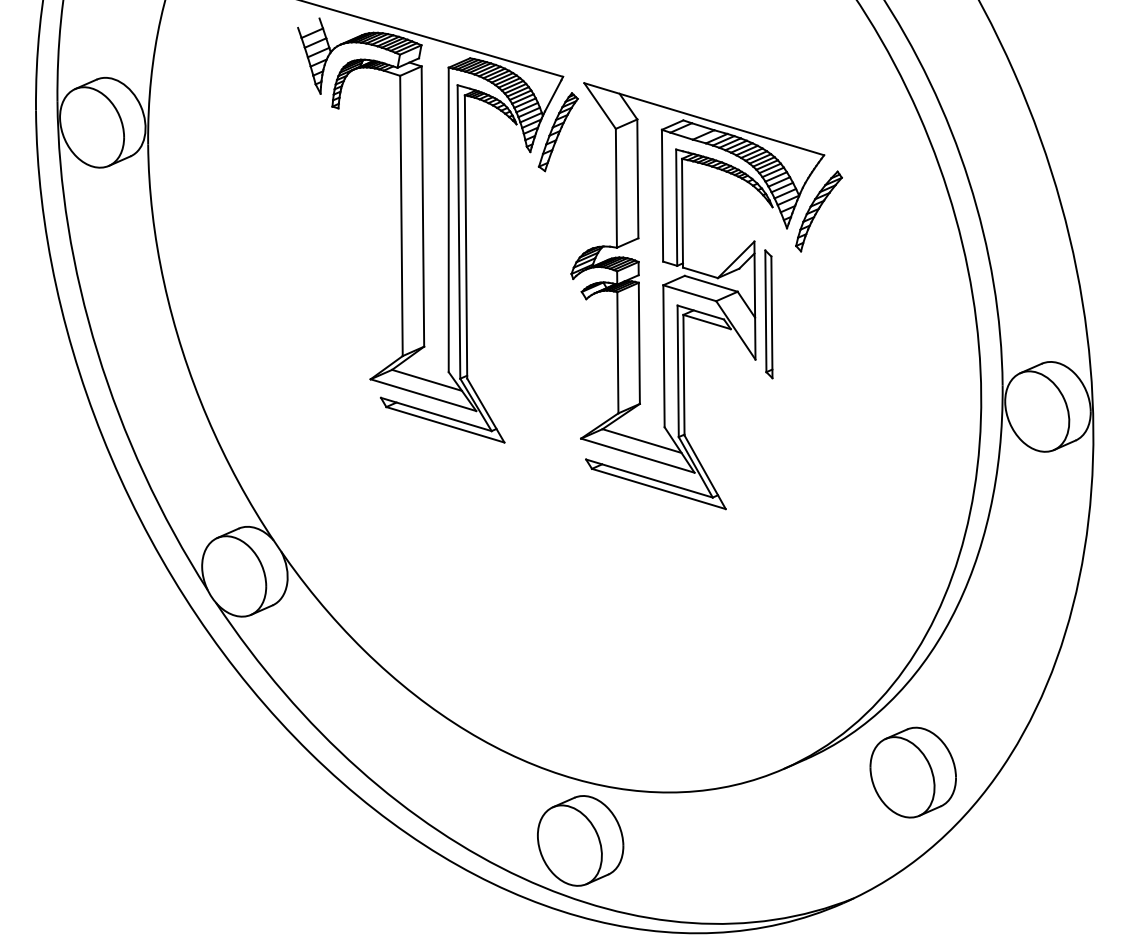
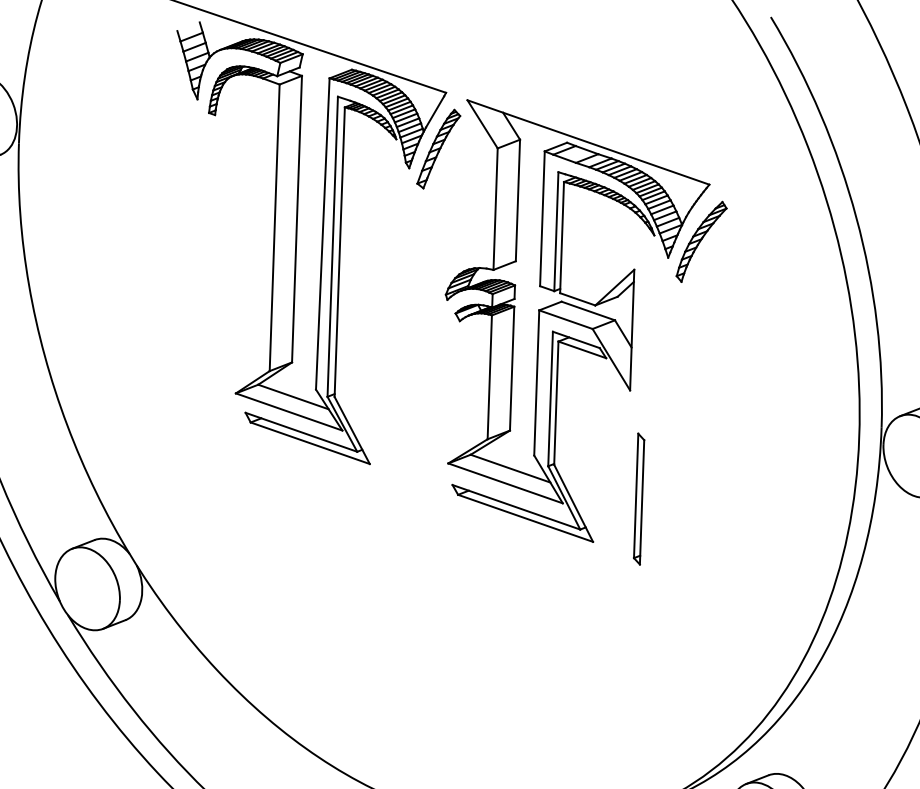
part: (768, 314) -> (638, 499), moved

